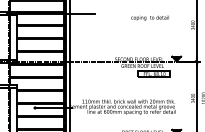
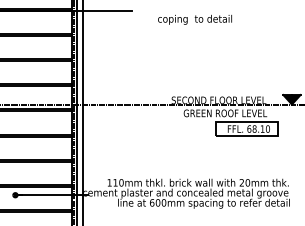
text: (149, 17) -> (193, 18), moved

